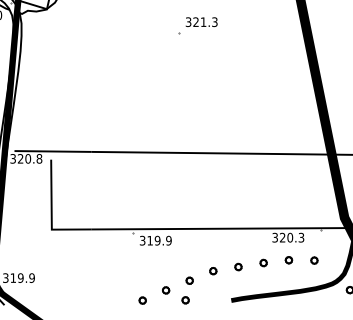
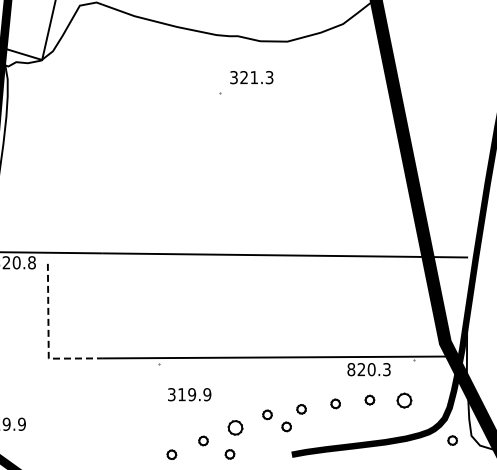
line: (51, 215) -> (48, 339), solid -> dashed
text: (275, 237) -> (351, 369), 320.3 -> 820.3
text: (155, 240) -> (189, 394), moved
part: (314, 260) -> (404, 400), size x1.6
part: (227, 279) -> (286, 426), added
part: (189, 280) -> (235, 427), size x1.6

